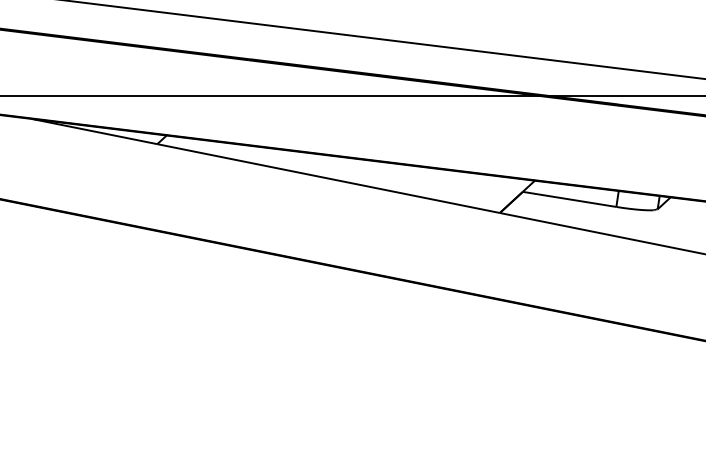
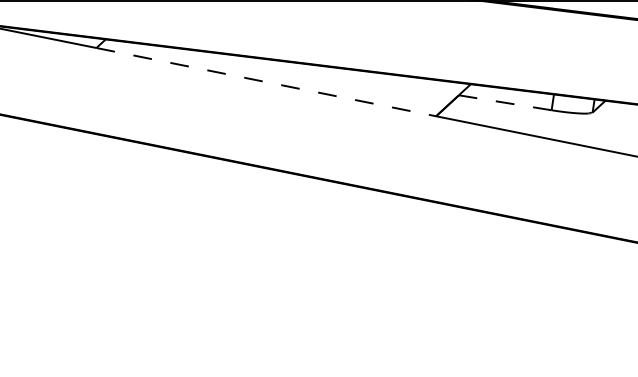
line: (328, 178) -> (266, 82), solid -> dashed
line: (569, 199) -> (505, 102), solid -> dashed

